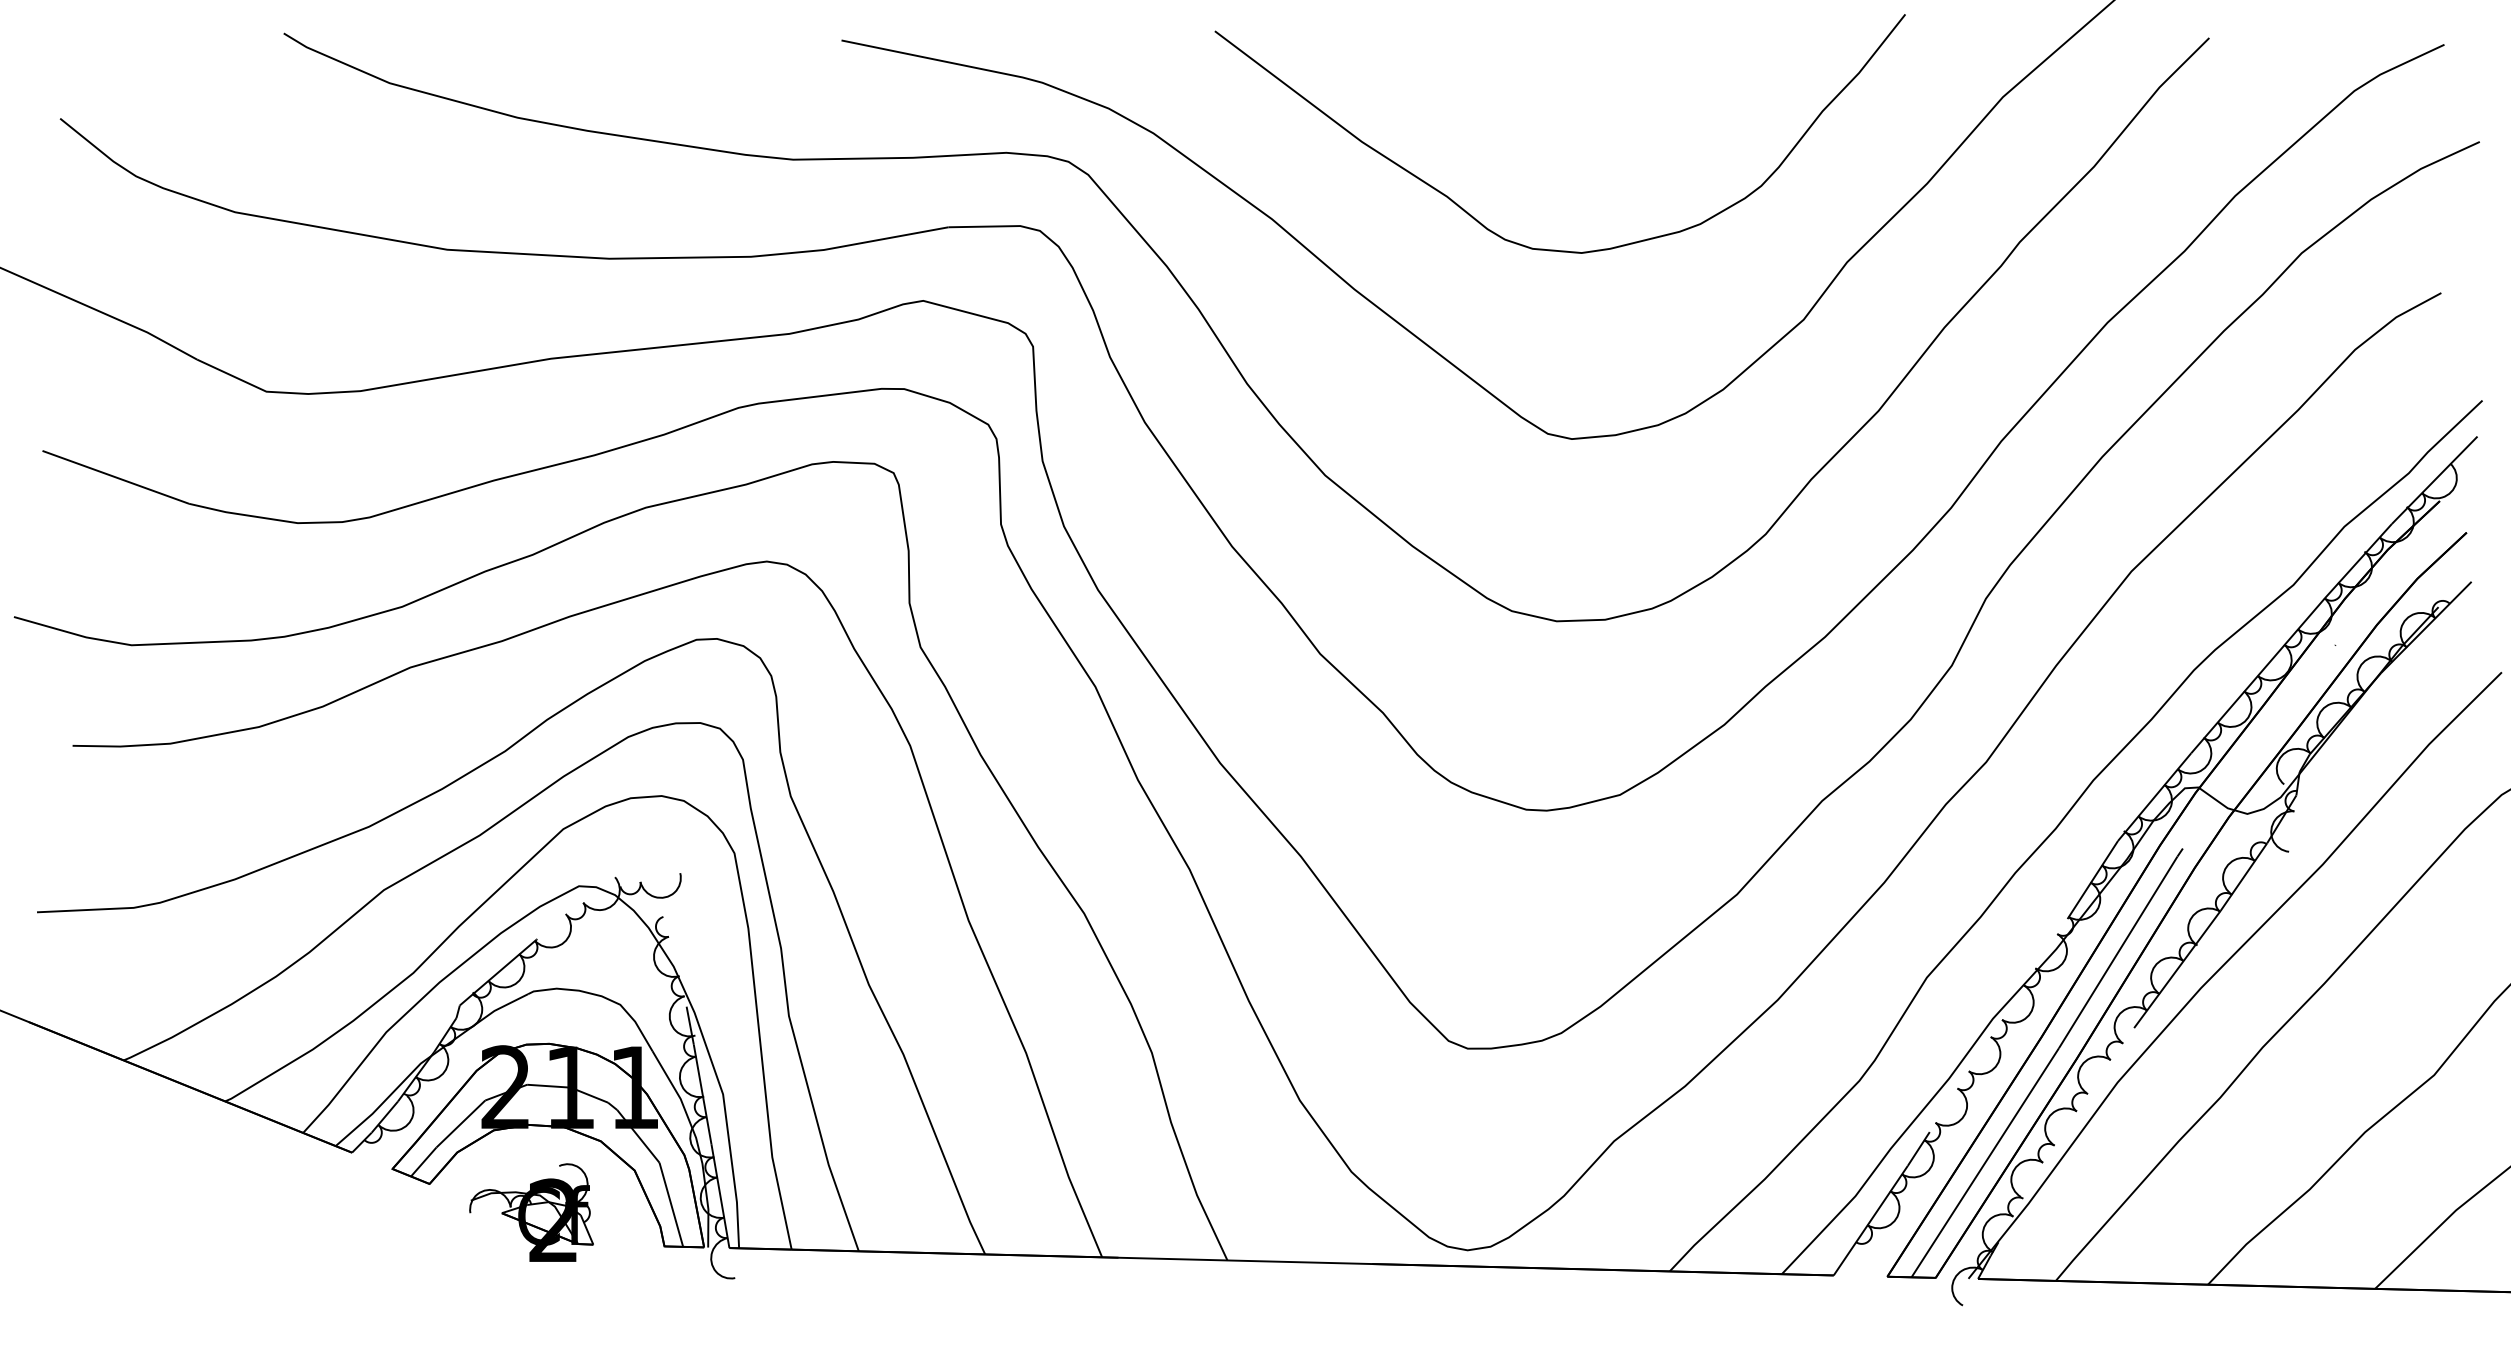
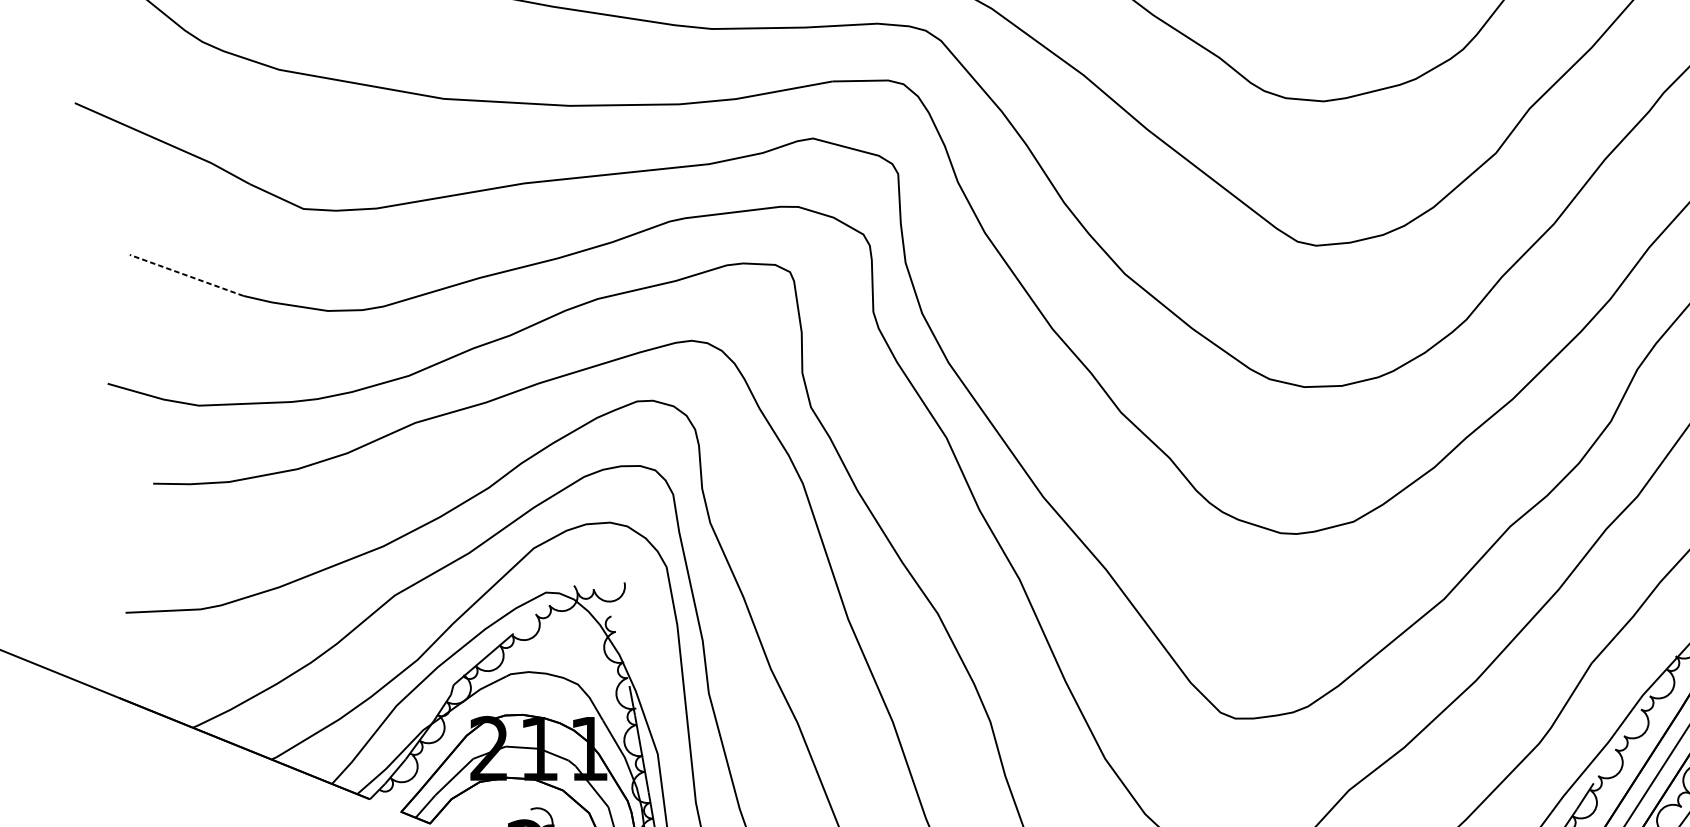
line: (115, 477) -> (186, 275), solid -> dashed

